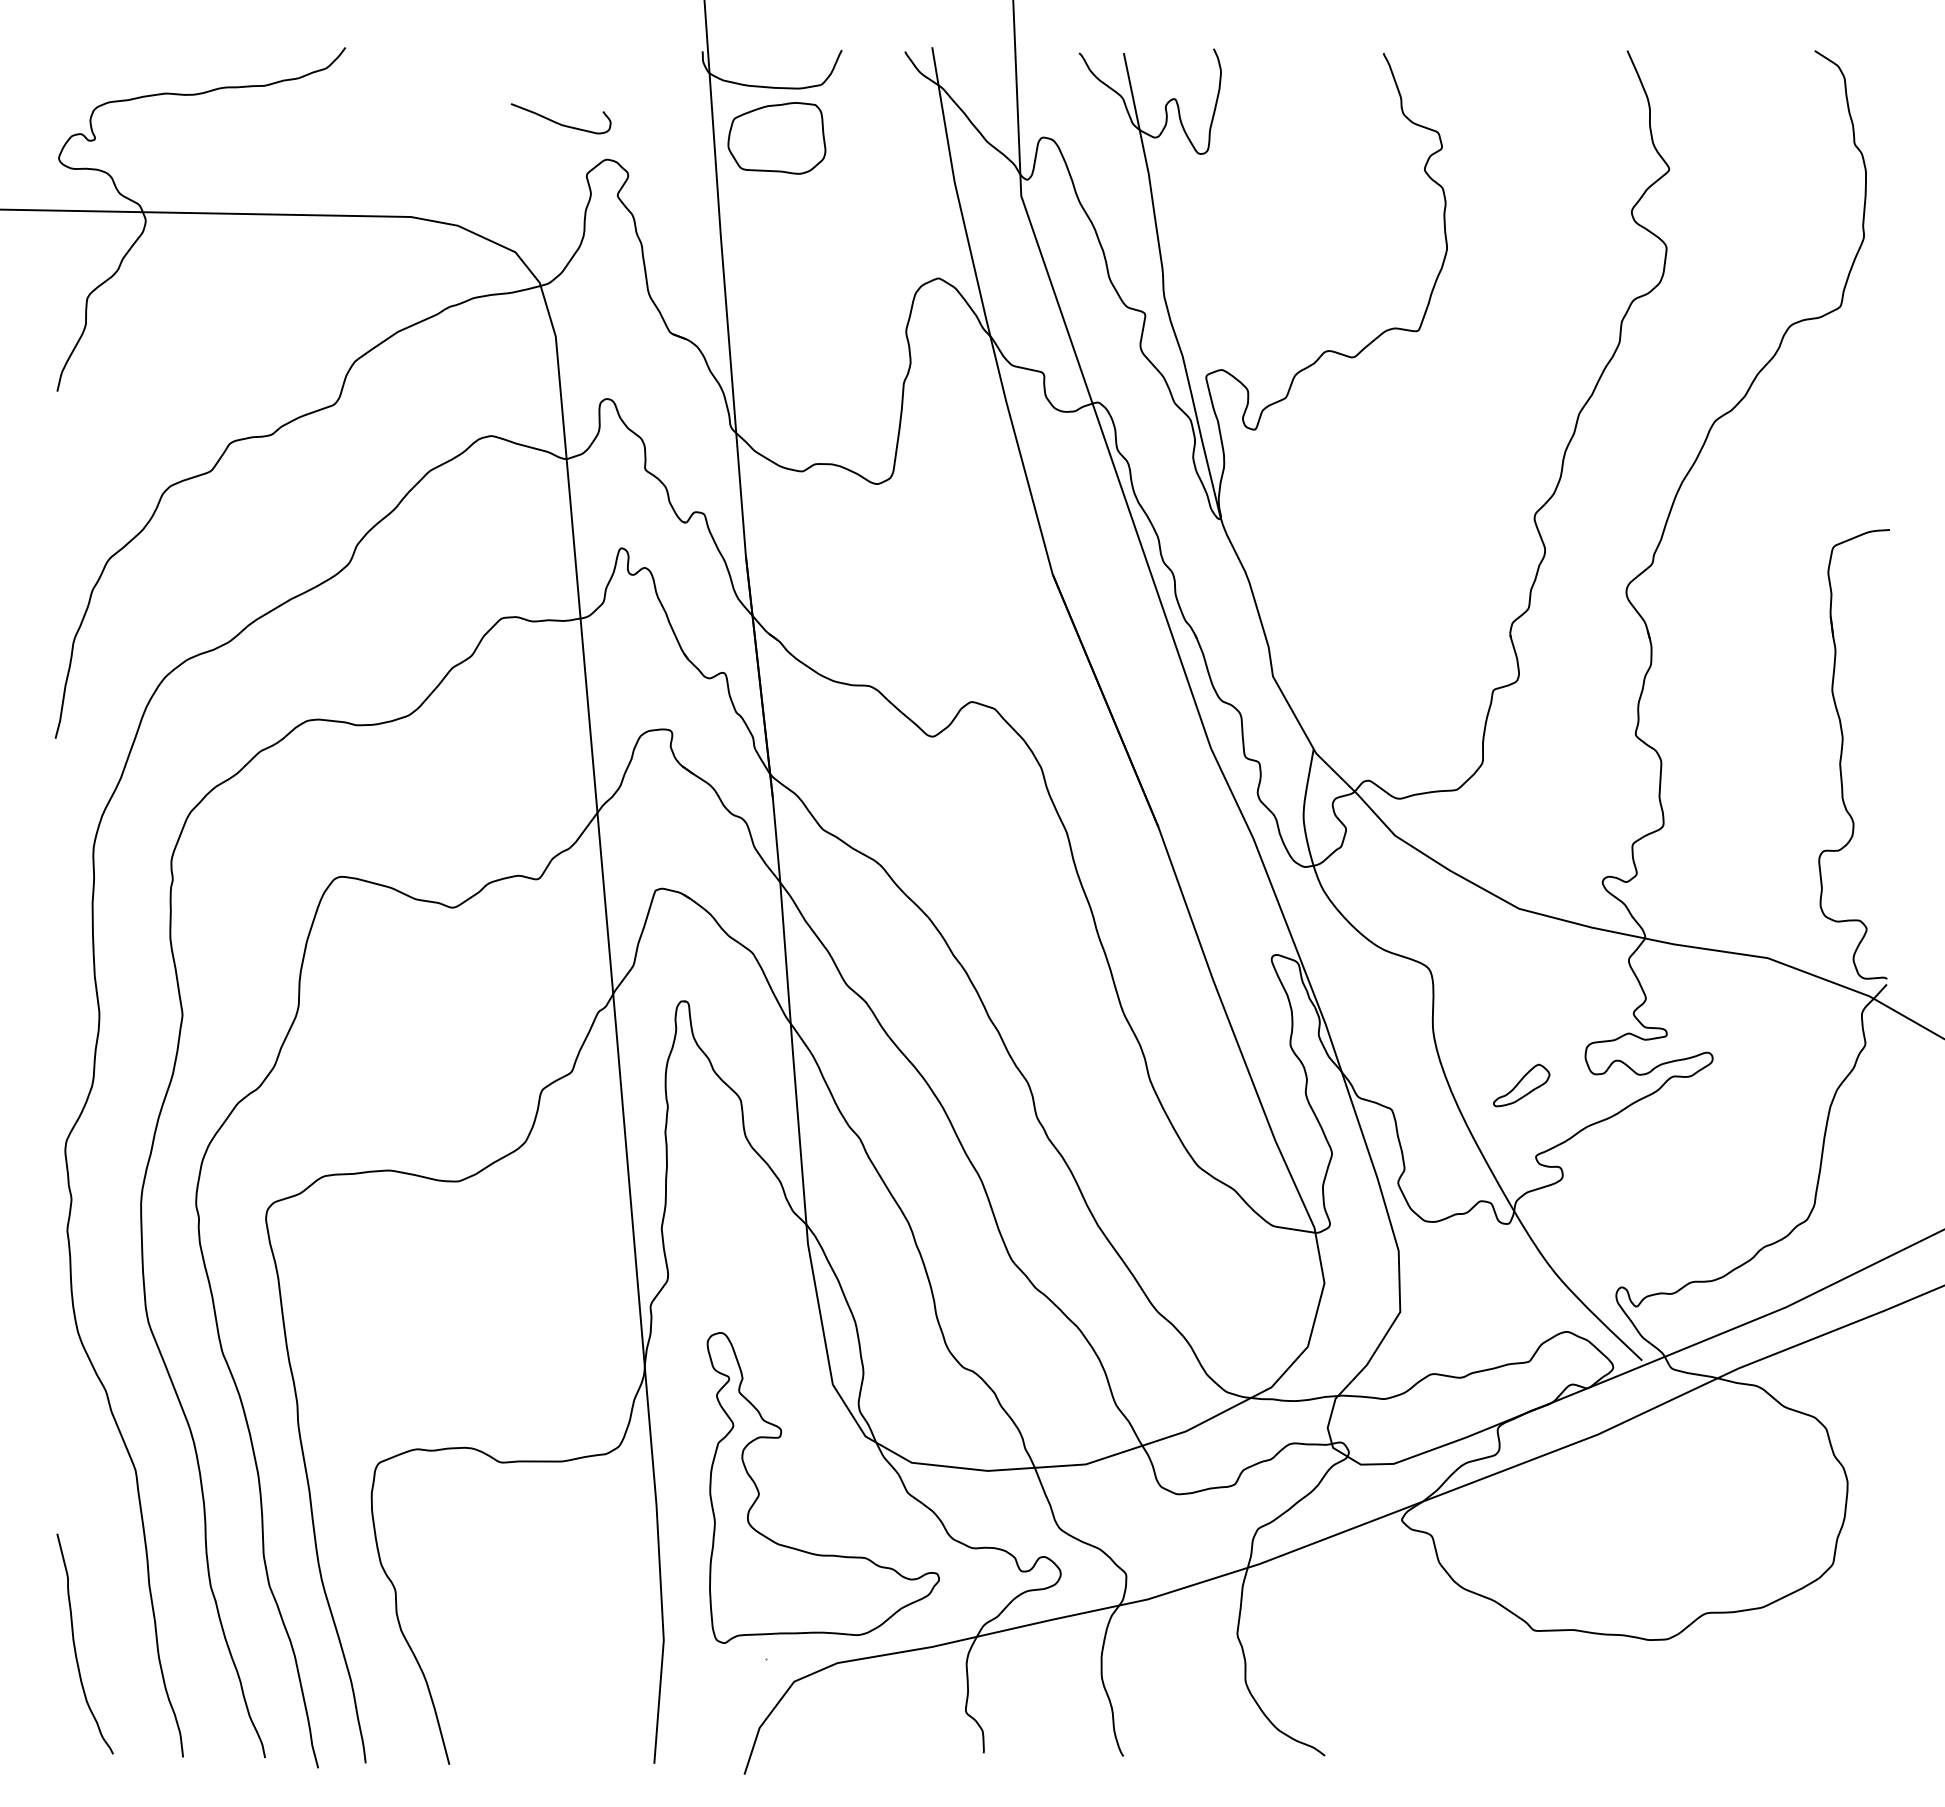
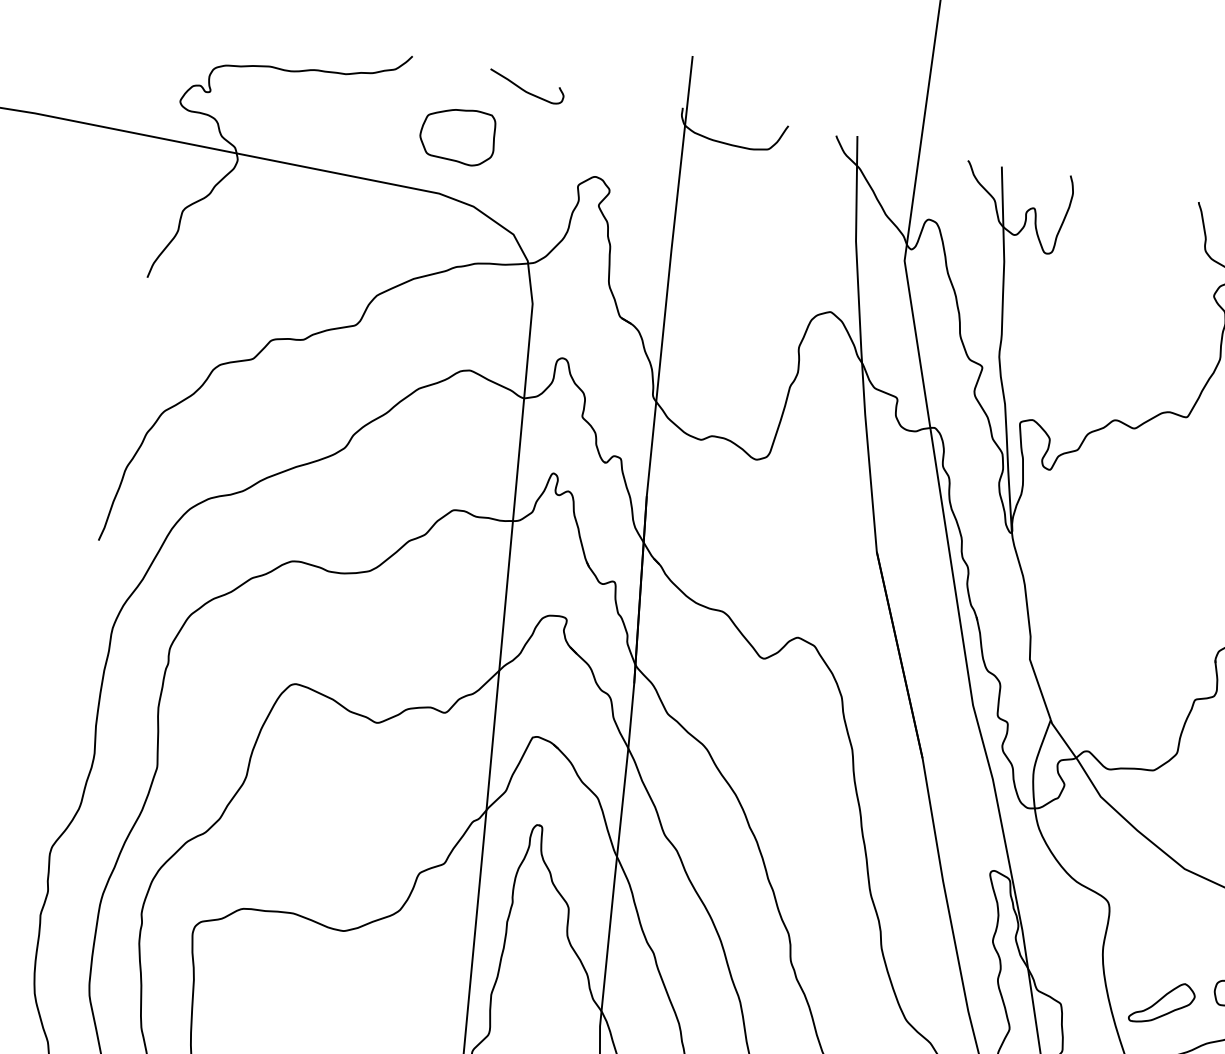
curve: (558, 122) -> (524, 89), moved
part: (776, 138) -> (457, 135), moved
part: (1521, 1085) -> (1162, 1003), size x1.43

